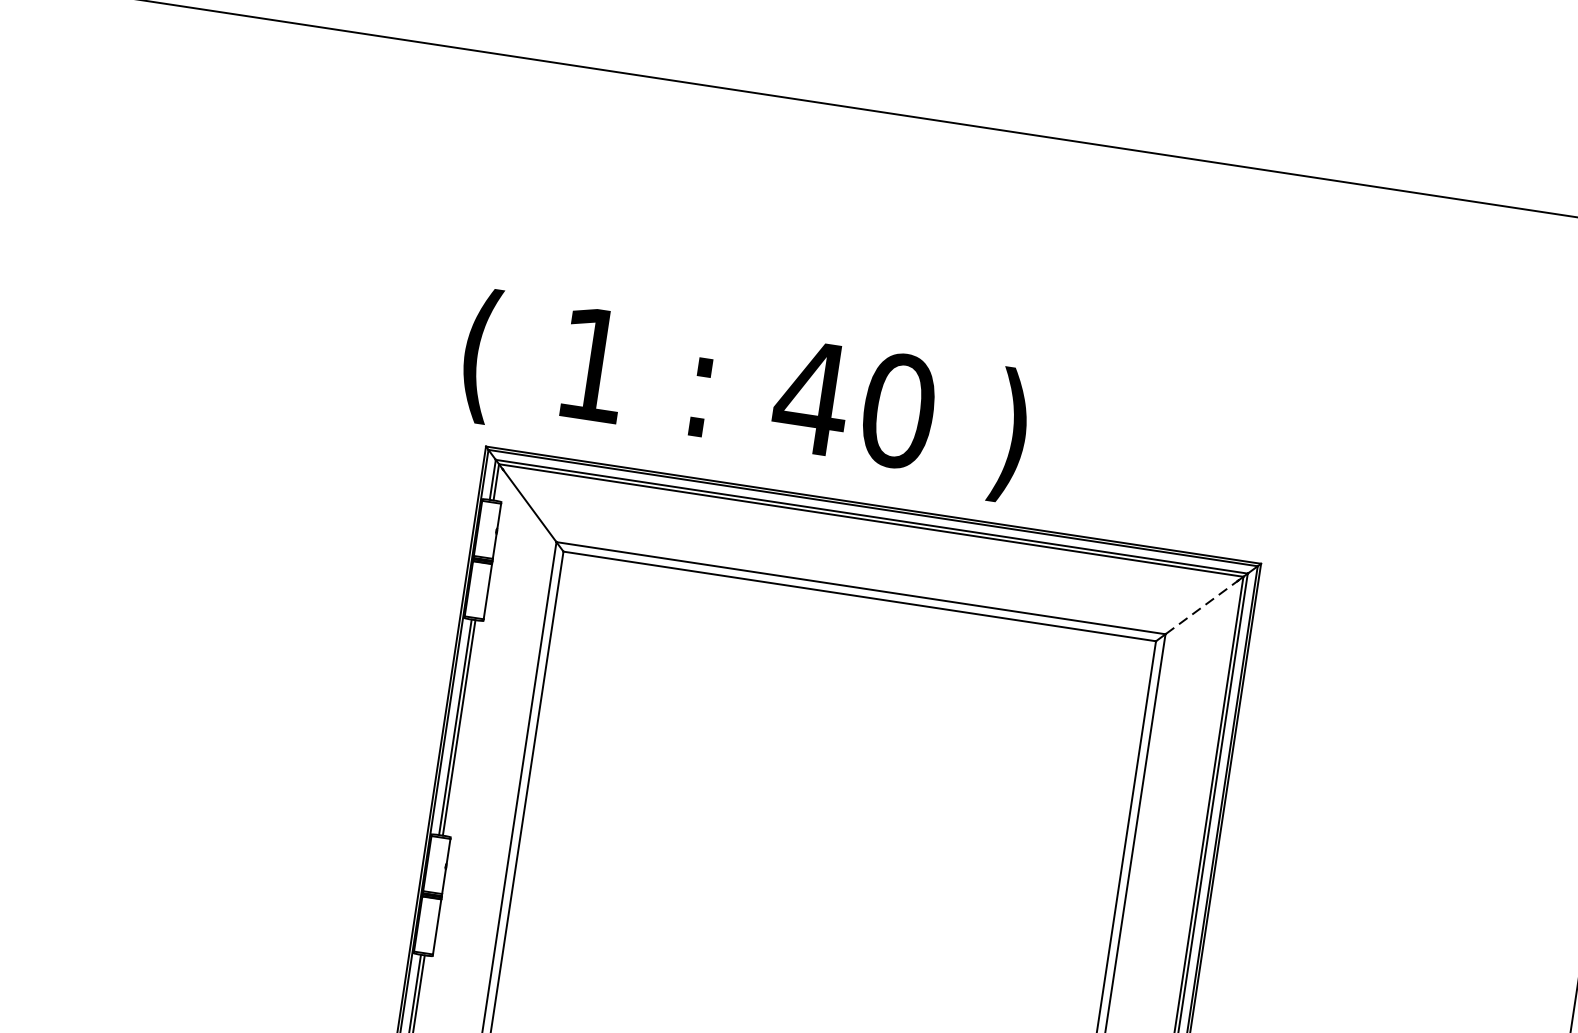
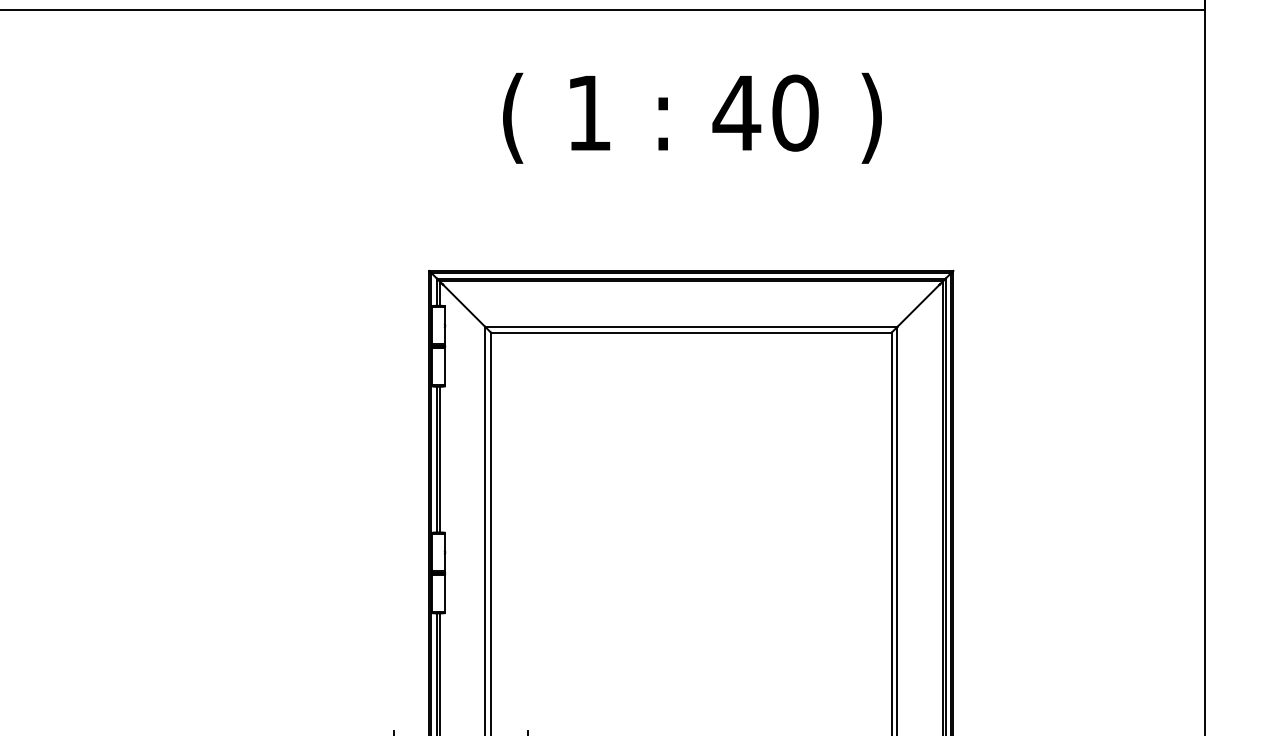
text: (745, 394) -> (692, 117), moved
line: (1201, 607) -> (918, 305), dashed -> solid

